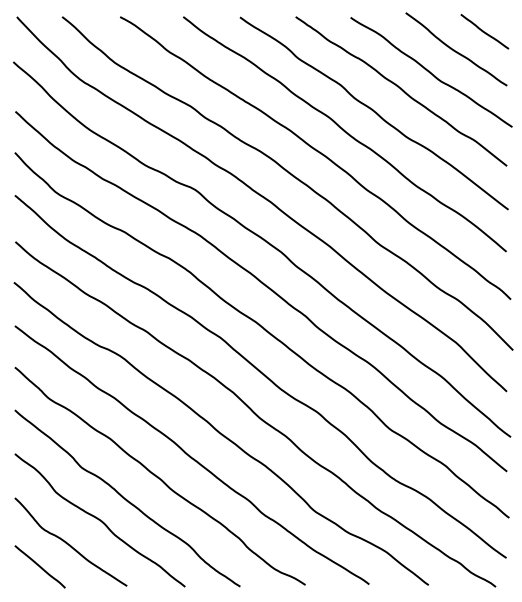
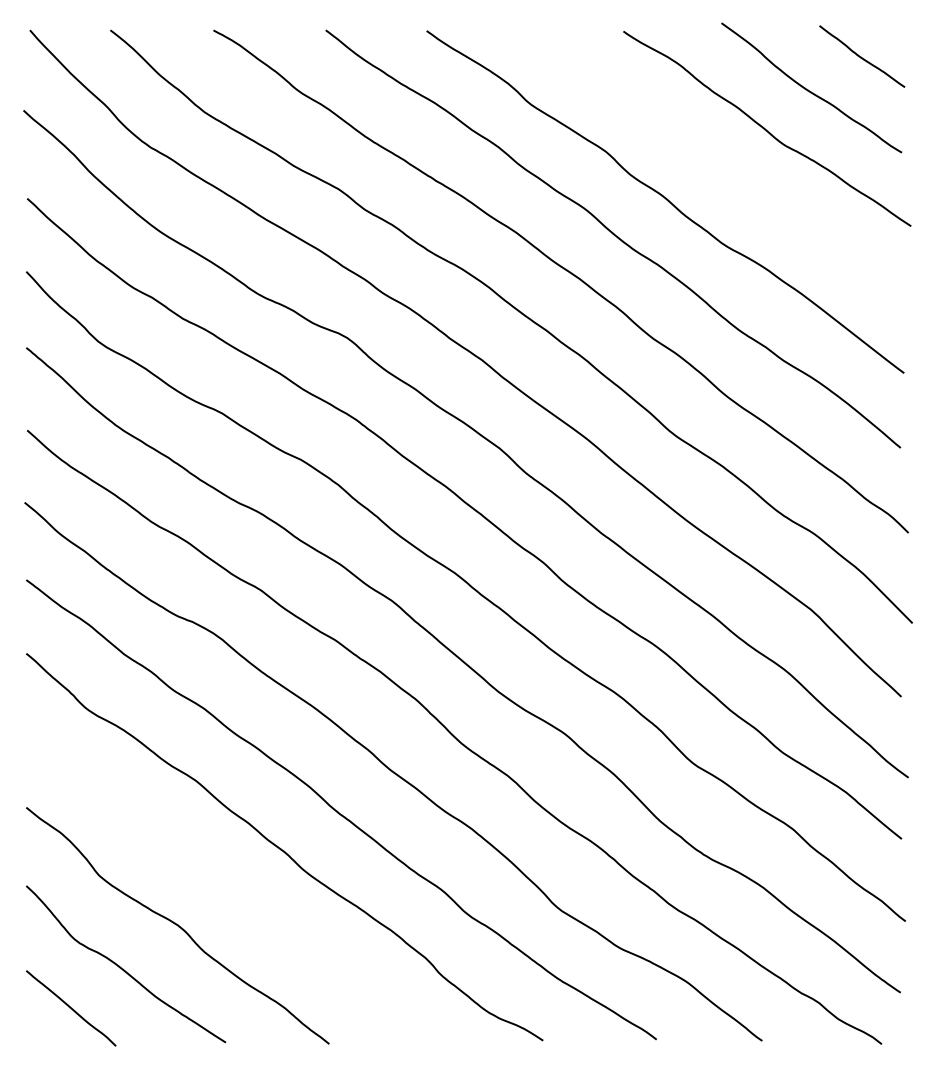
curve: (401, 90) -> (713, 161), removed
curve: (126, 498) -> (224, 886), removed

